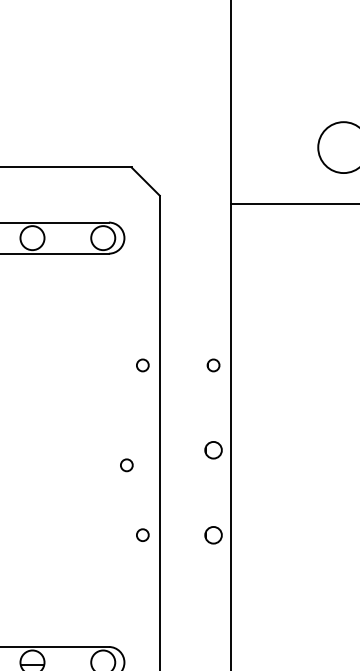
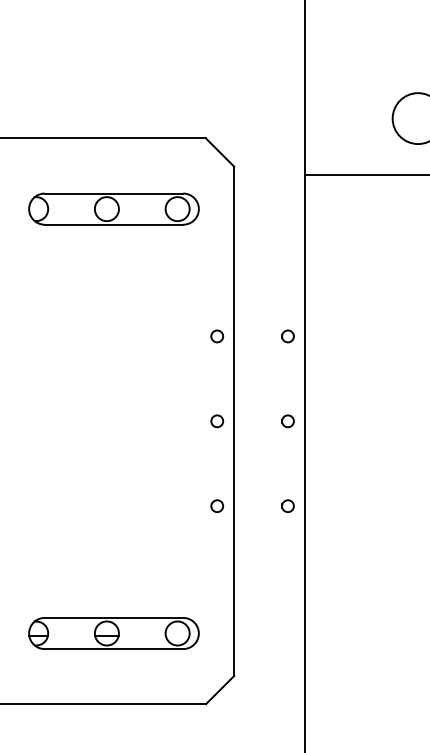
part: (213, 450) -> (287, 421), size x0.71
circle: (127, 465) -> (217, 421), moved
circle: (213, 534) -> (287, 505), size x0.71

